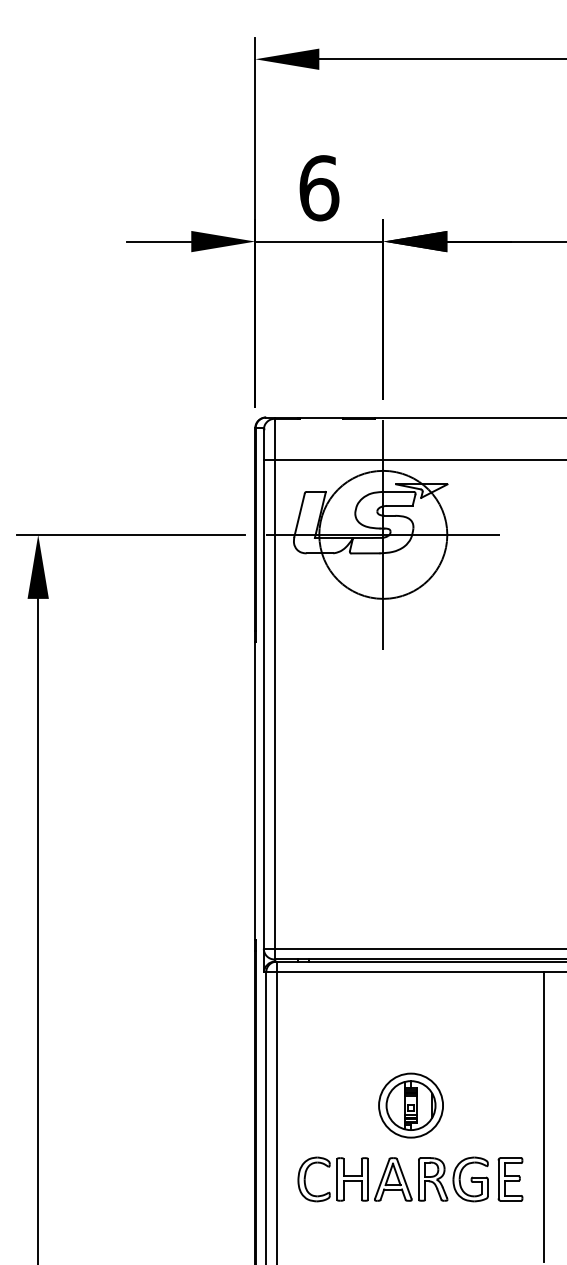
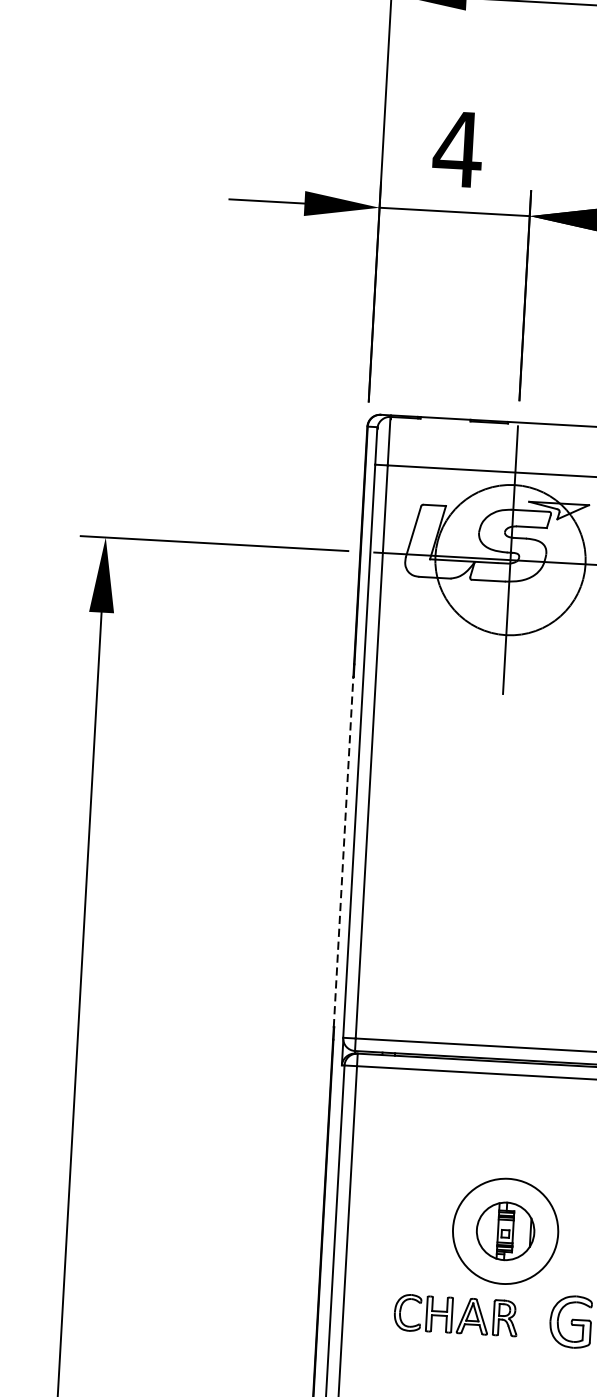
text: (318, 188) -> (457, 149), 6 -> 4
line: (255, 790) -> (343, 851), solid -> dashed
circle: (411, 1105) -> (506, 1231), size x1.4
part: (372, 1179) -> (455, 1315), size x0.7

